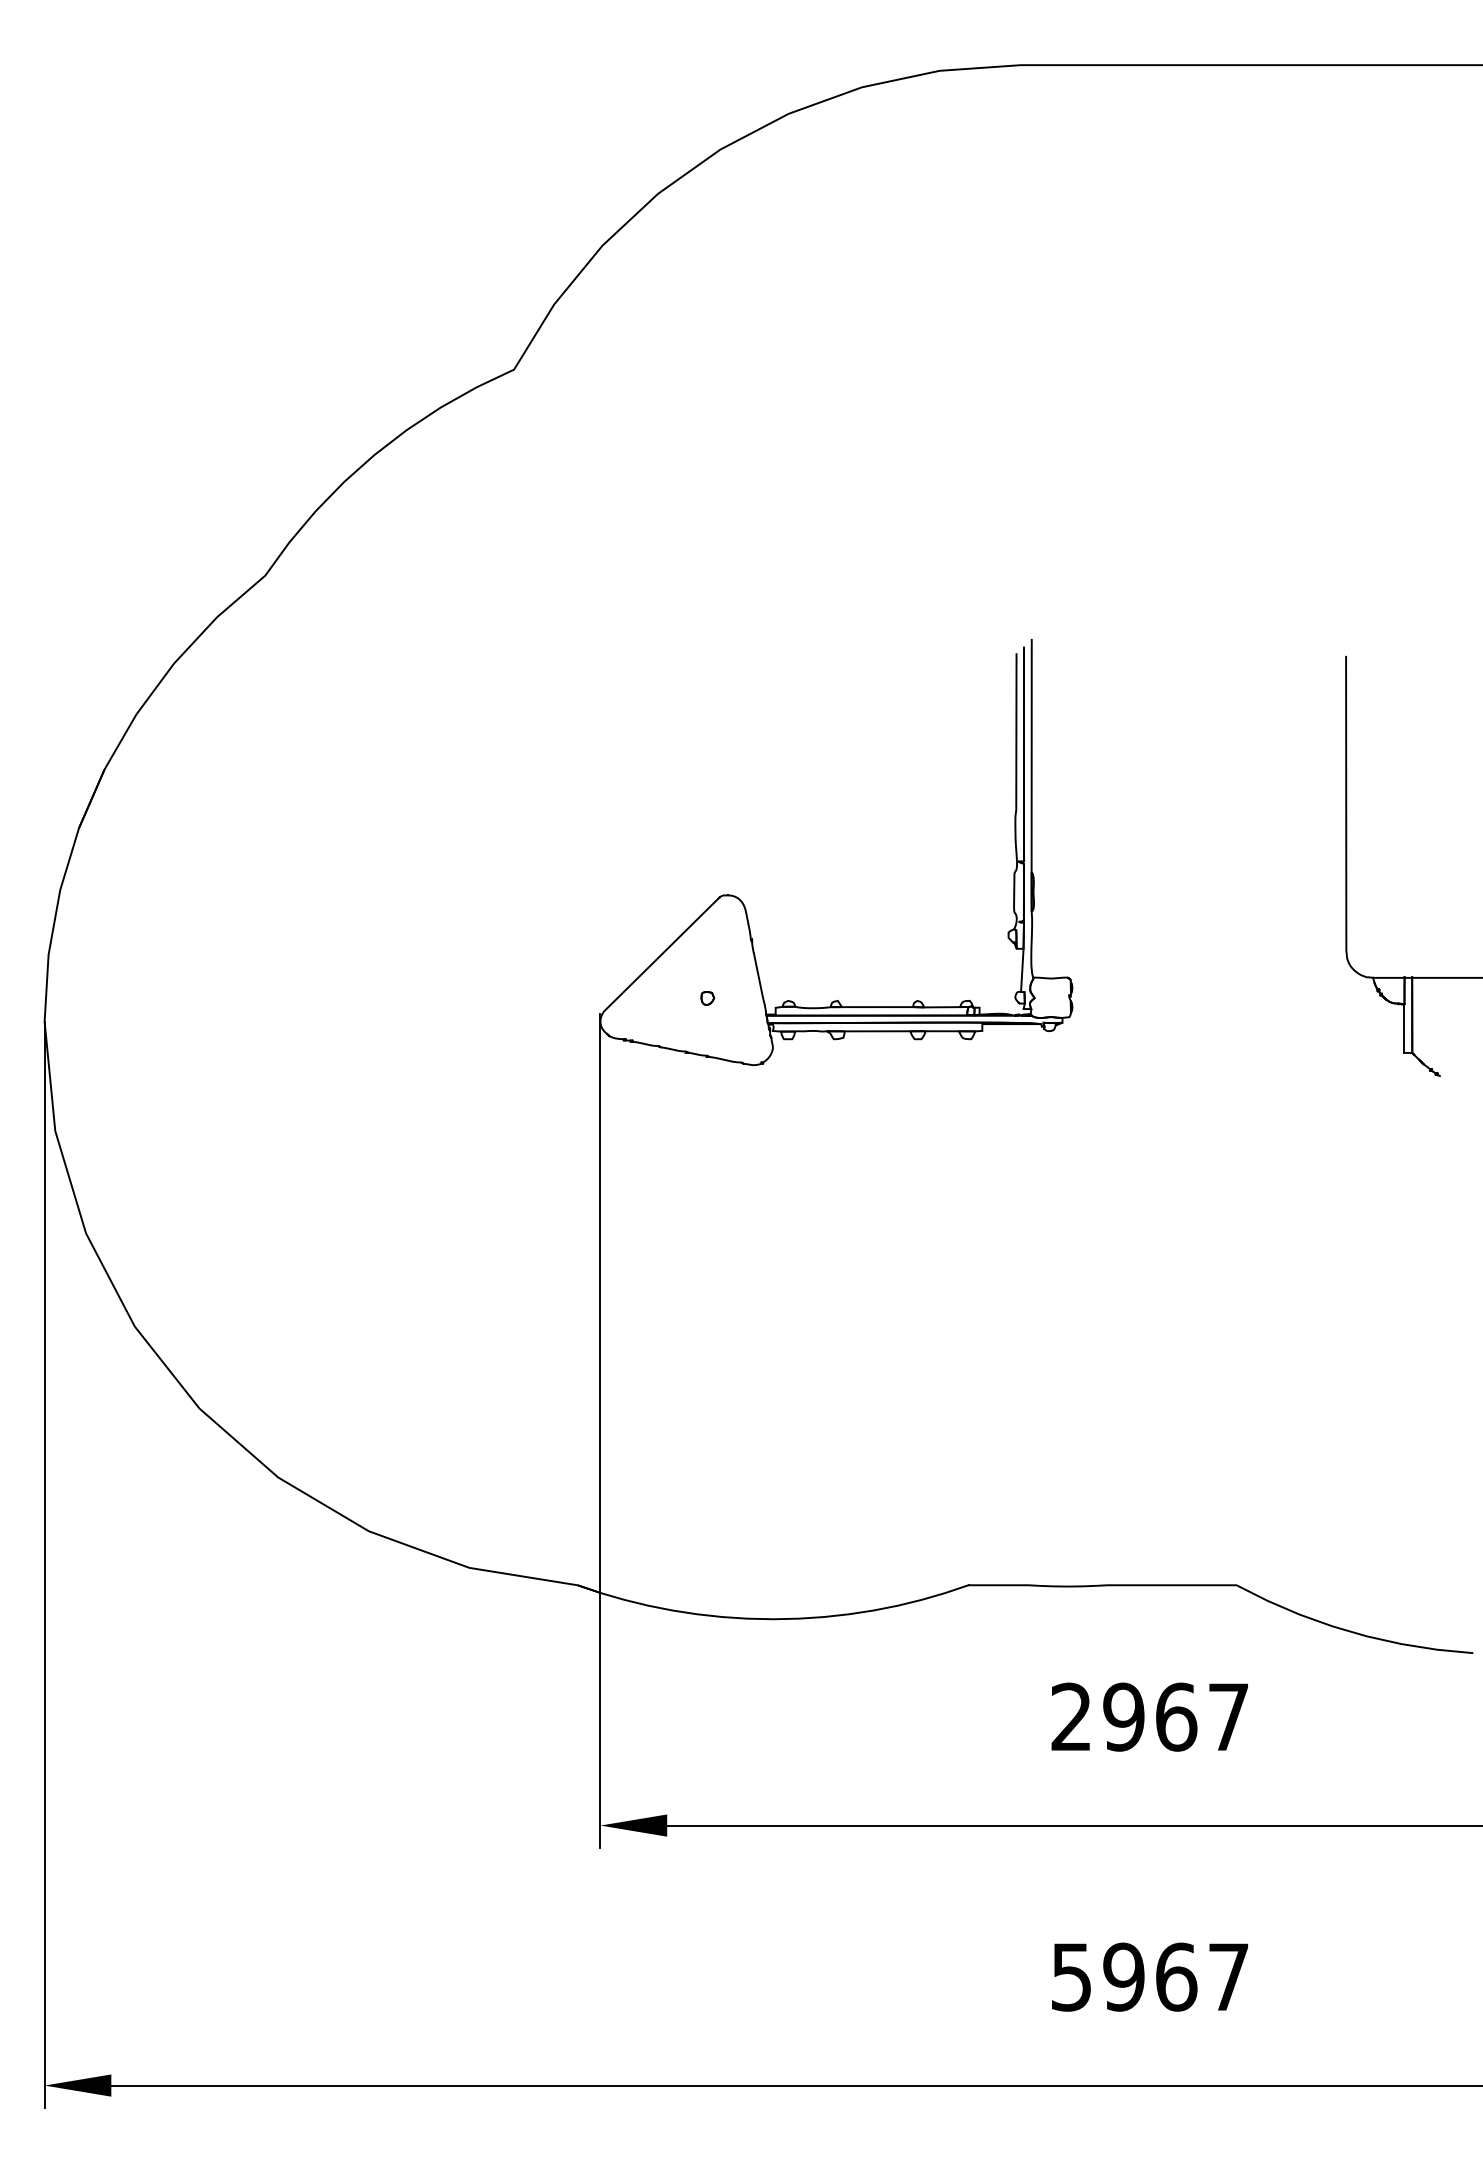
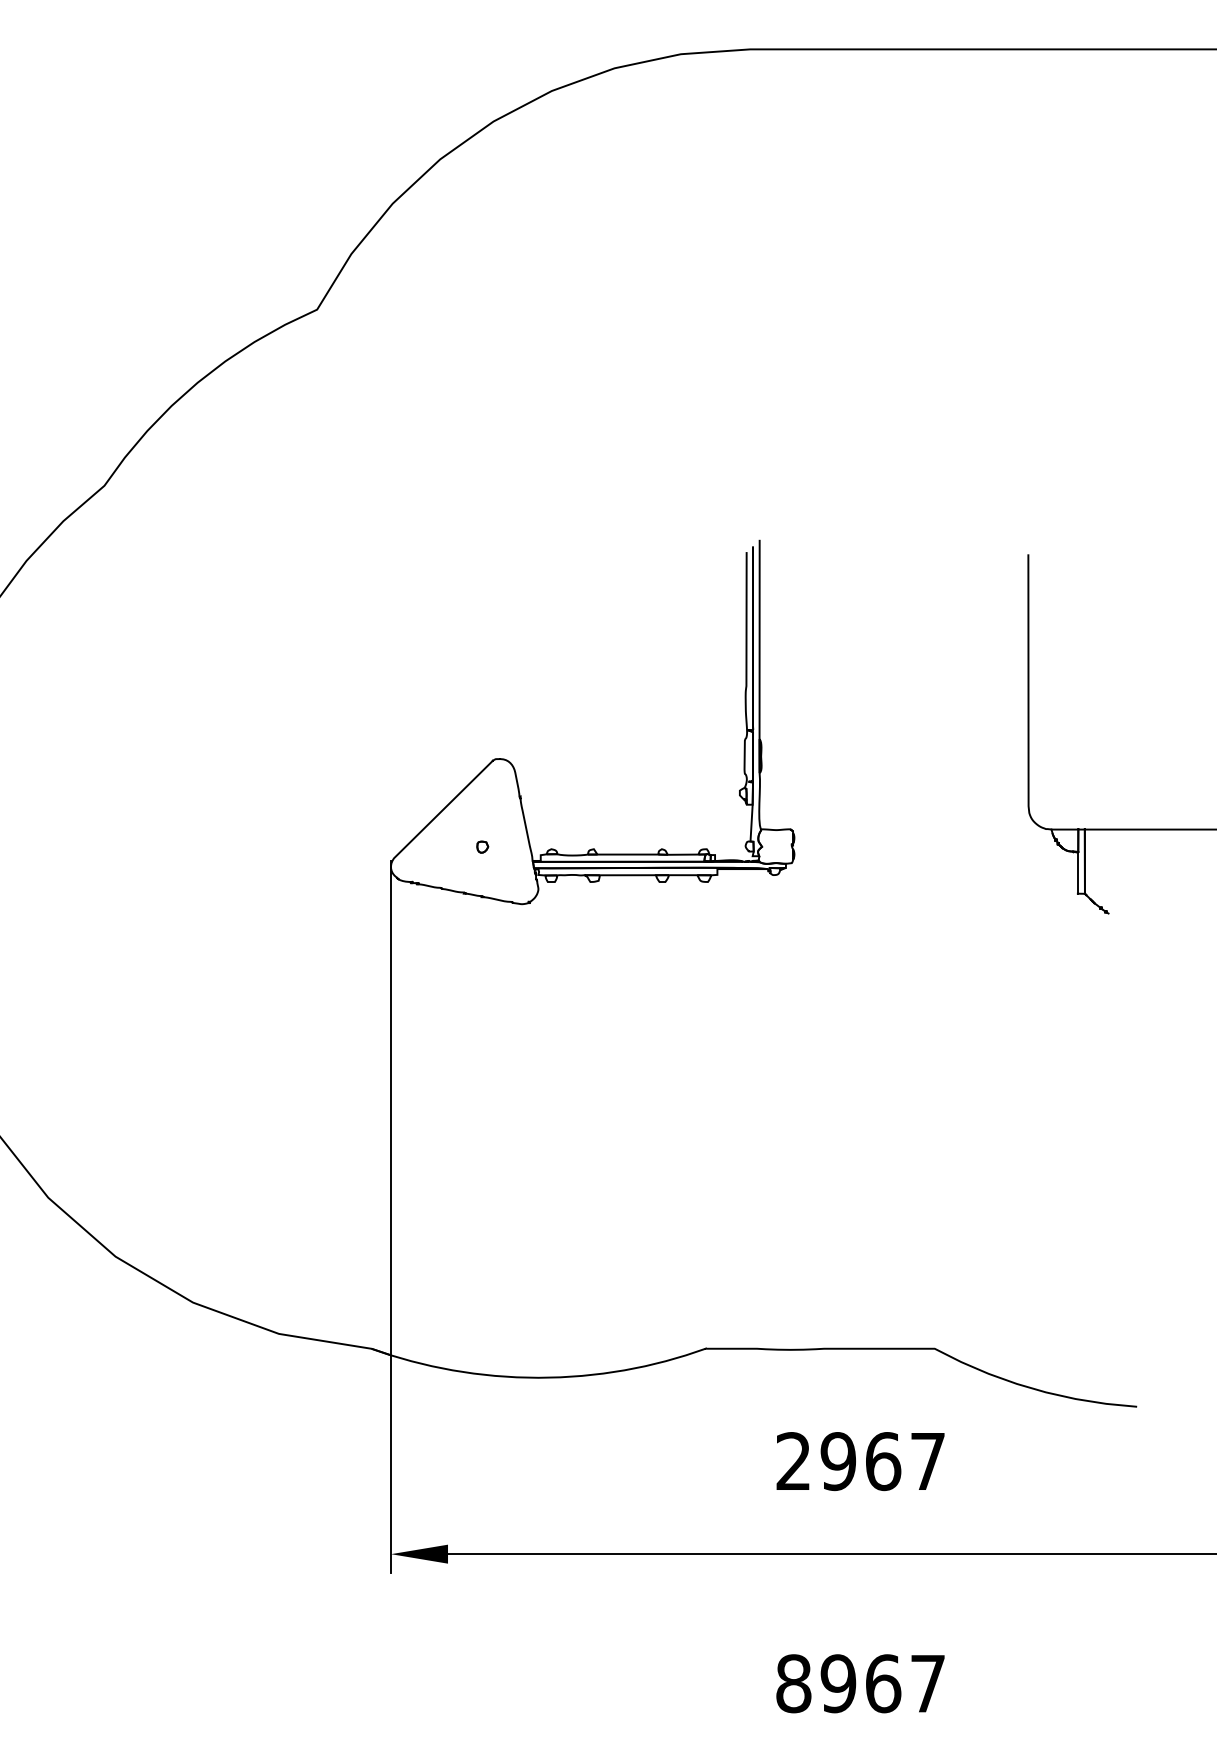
text: (1071, 1976) -> (793, 1683), 5967 -> 8967

